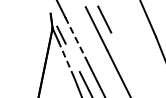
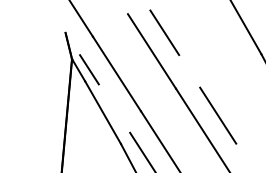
line: (76, 39) -> (117, 74), dashed -> solid
line: (66, 59) -> (103, 112), dashed -> solid
line: (128, 67) -> (217, 114), added

